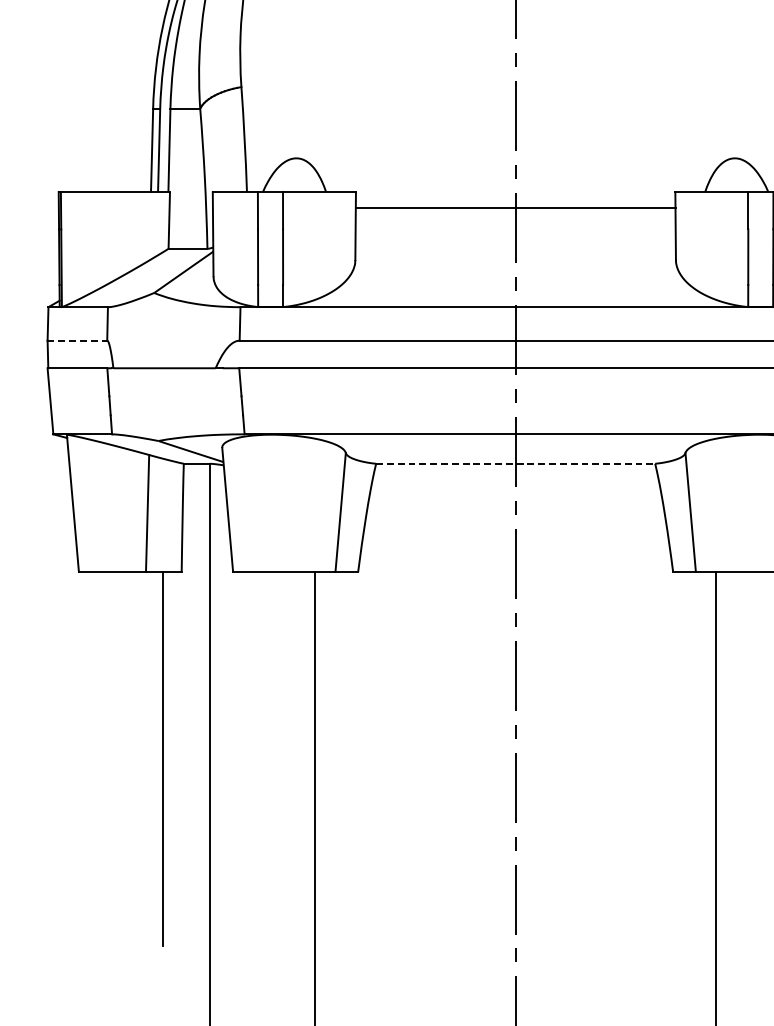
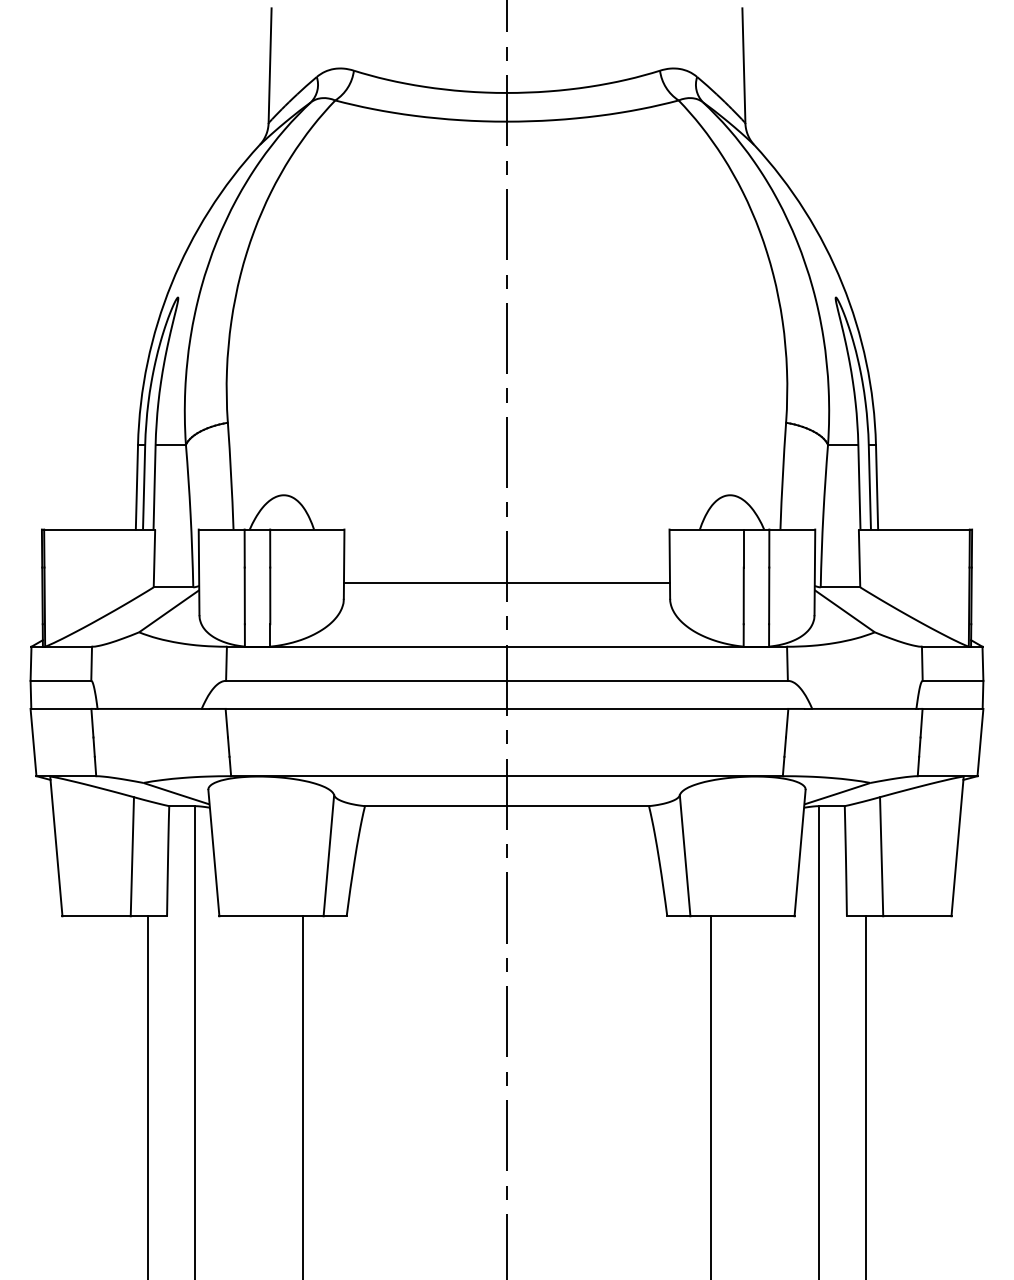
line: (515, 207) -> (506, 582), moved
line: (77, 340) -> (61, 680), dashed -> solid
line: (516, 464) -> (507, 806), dashed -> solid

